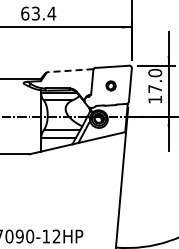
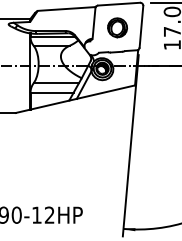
line: (69, 70) -> (65, 8), dashed -> solid
part: (110, 85) -> (116, 27), size x1.67

